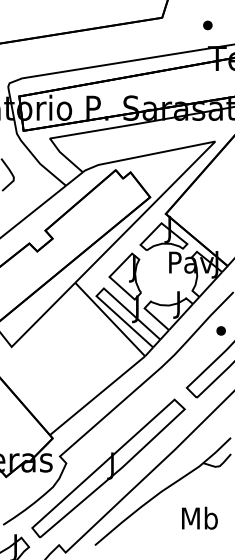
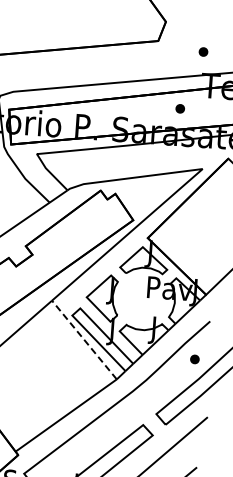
part: (188, 83) -> (179, 108), added
line: (110, 319) -> (84, 340), solid -> dashed

